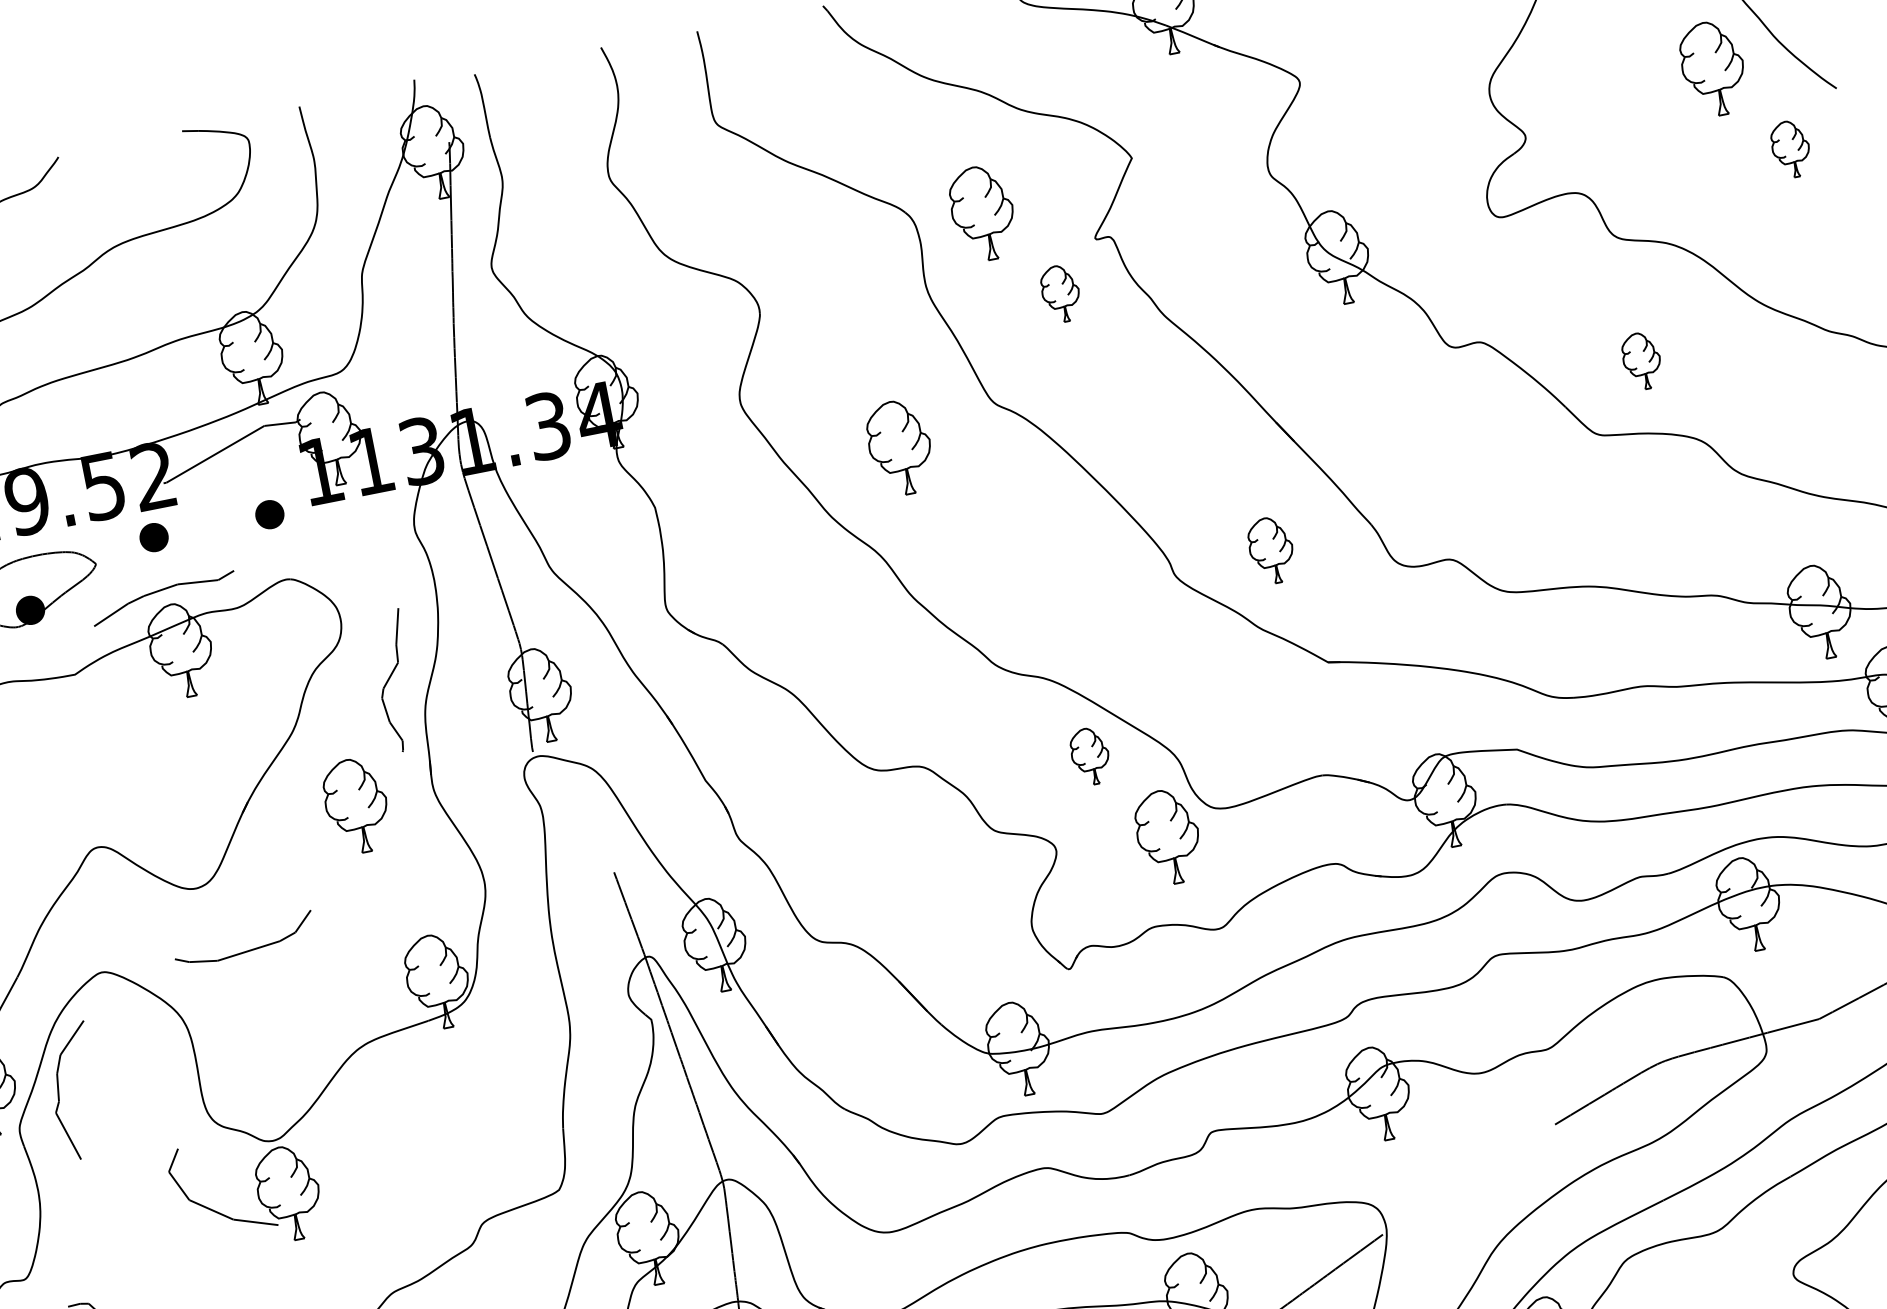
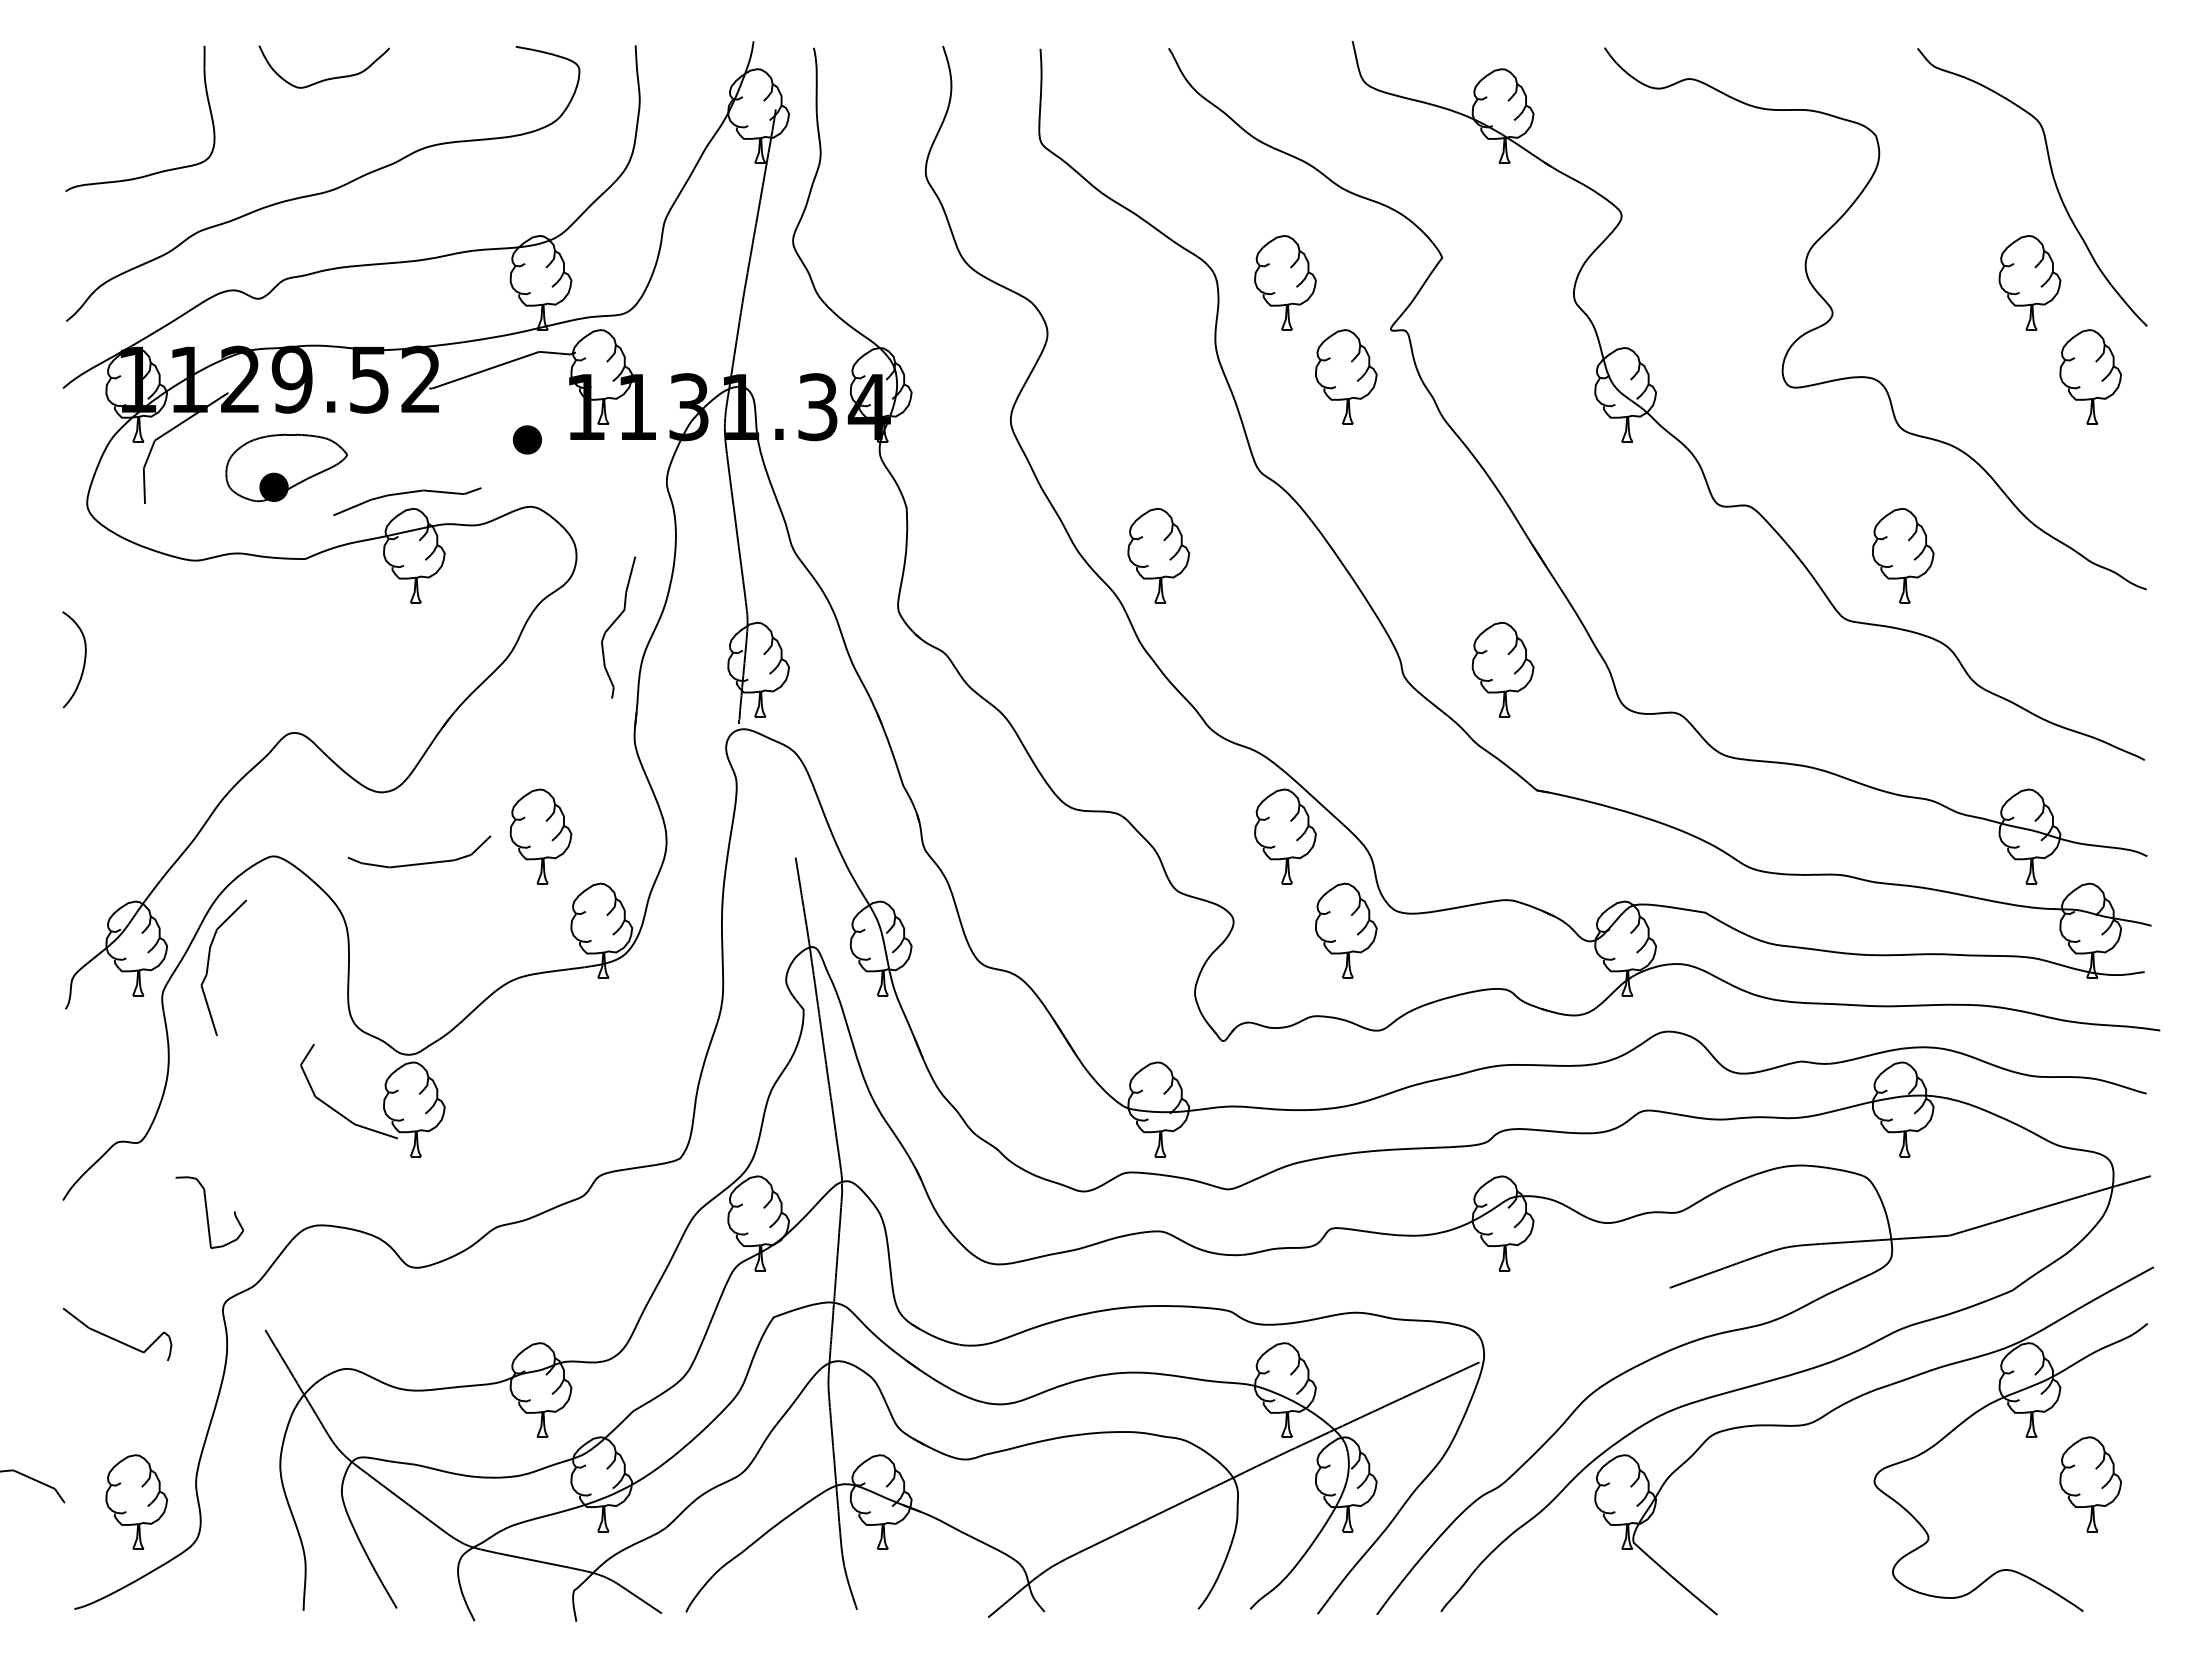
part: (1790, 148) -> (2090, 376), size x1.67
part: (1060, 293) -> (1346, 376), size x1.67
part: (1642, 360) -> (1903, 555), size x1.67
part: (899, 447) -> (1158, 555), moved
part: (153, 537) -> (408, 439), removed
part: (1270, 550) -> (1502, 669), size x1.43
part: (1090, 756) -> (1285, 836), size x1.67
part: (356, 805) -> (540, 836), moved

